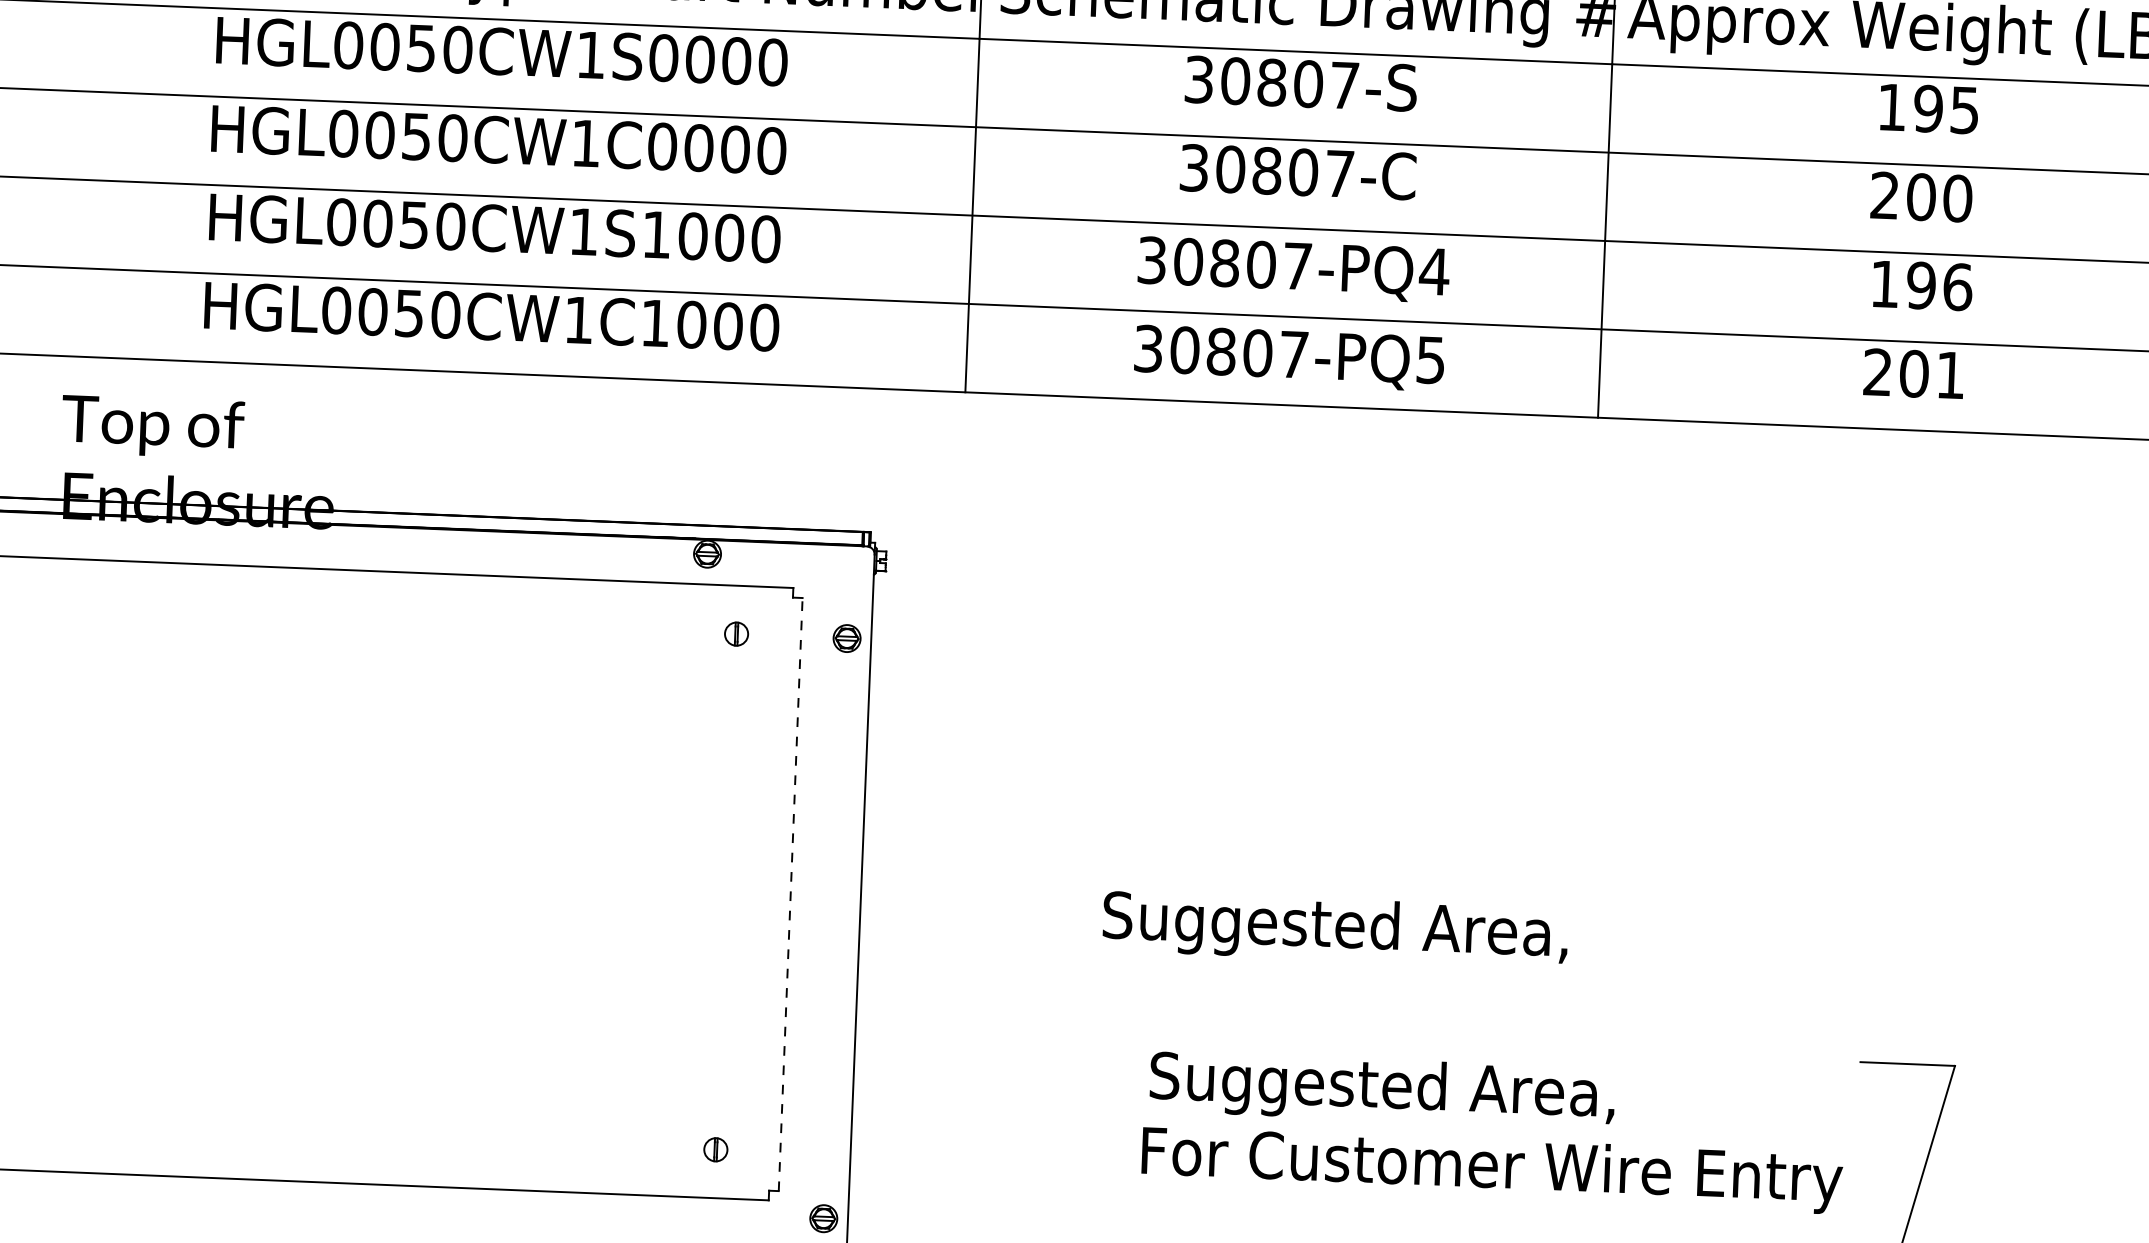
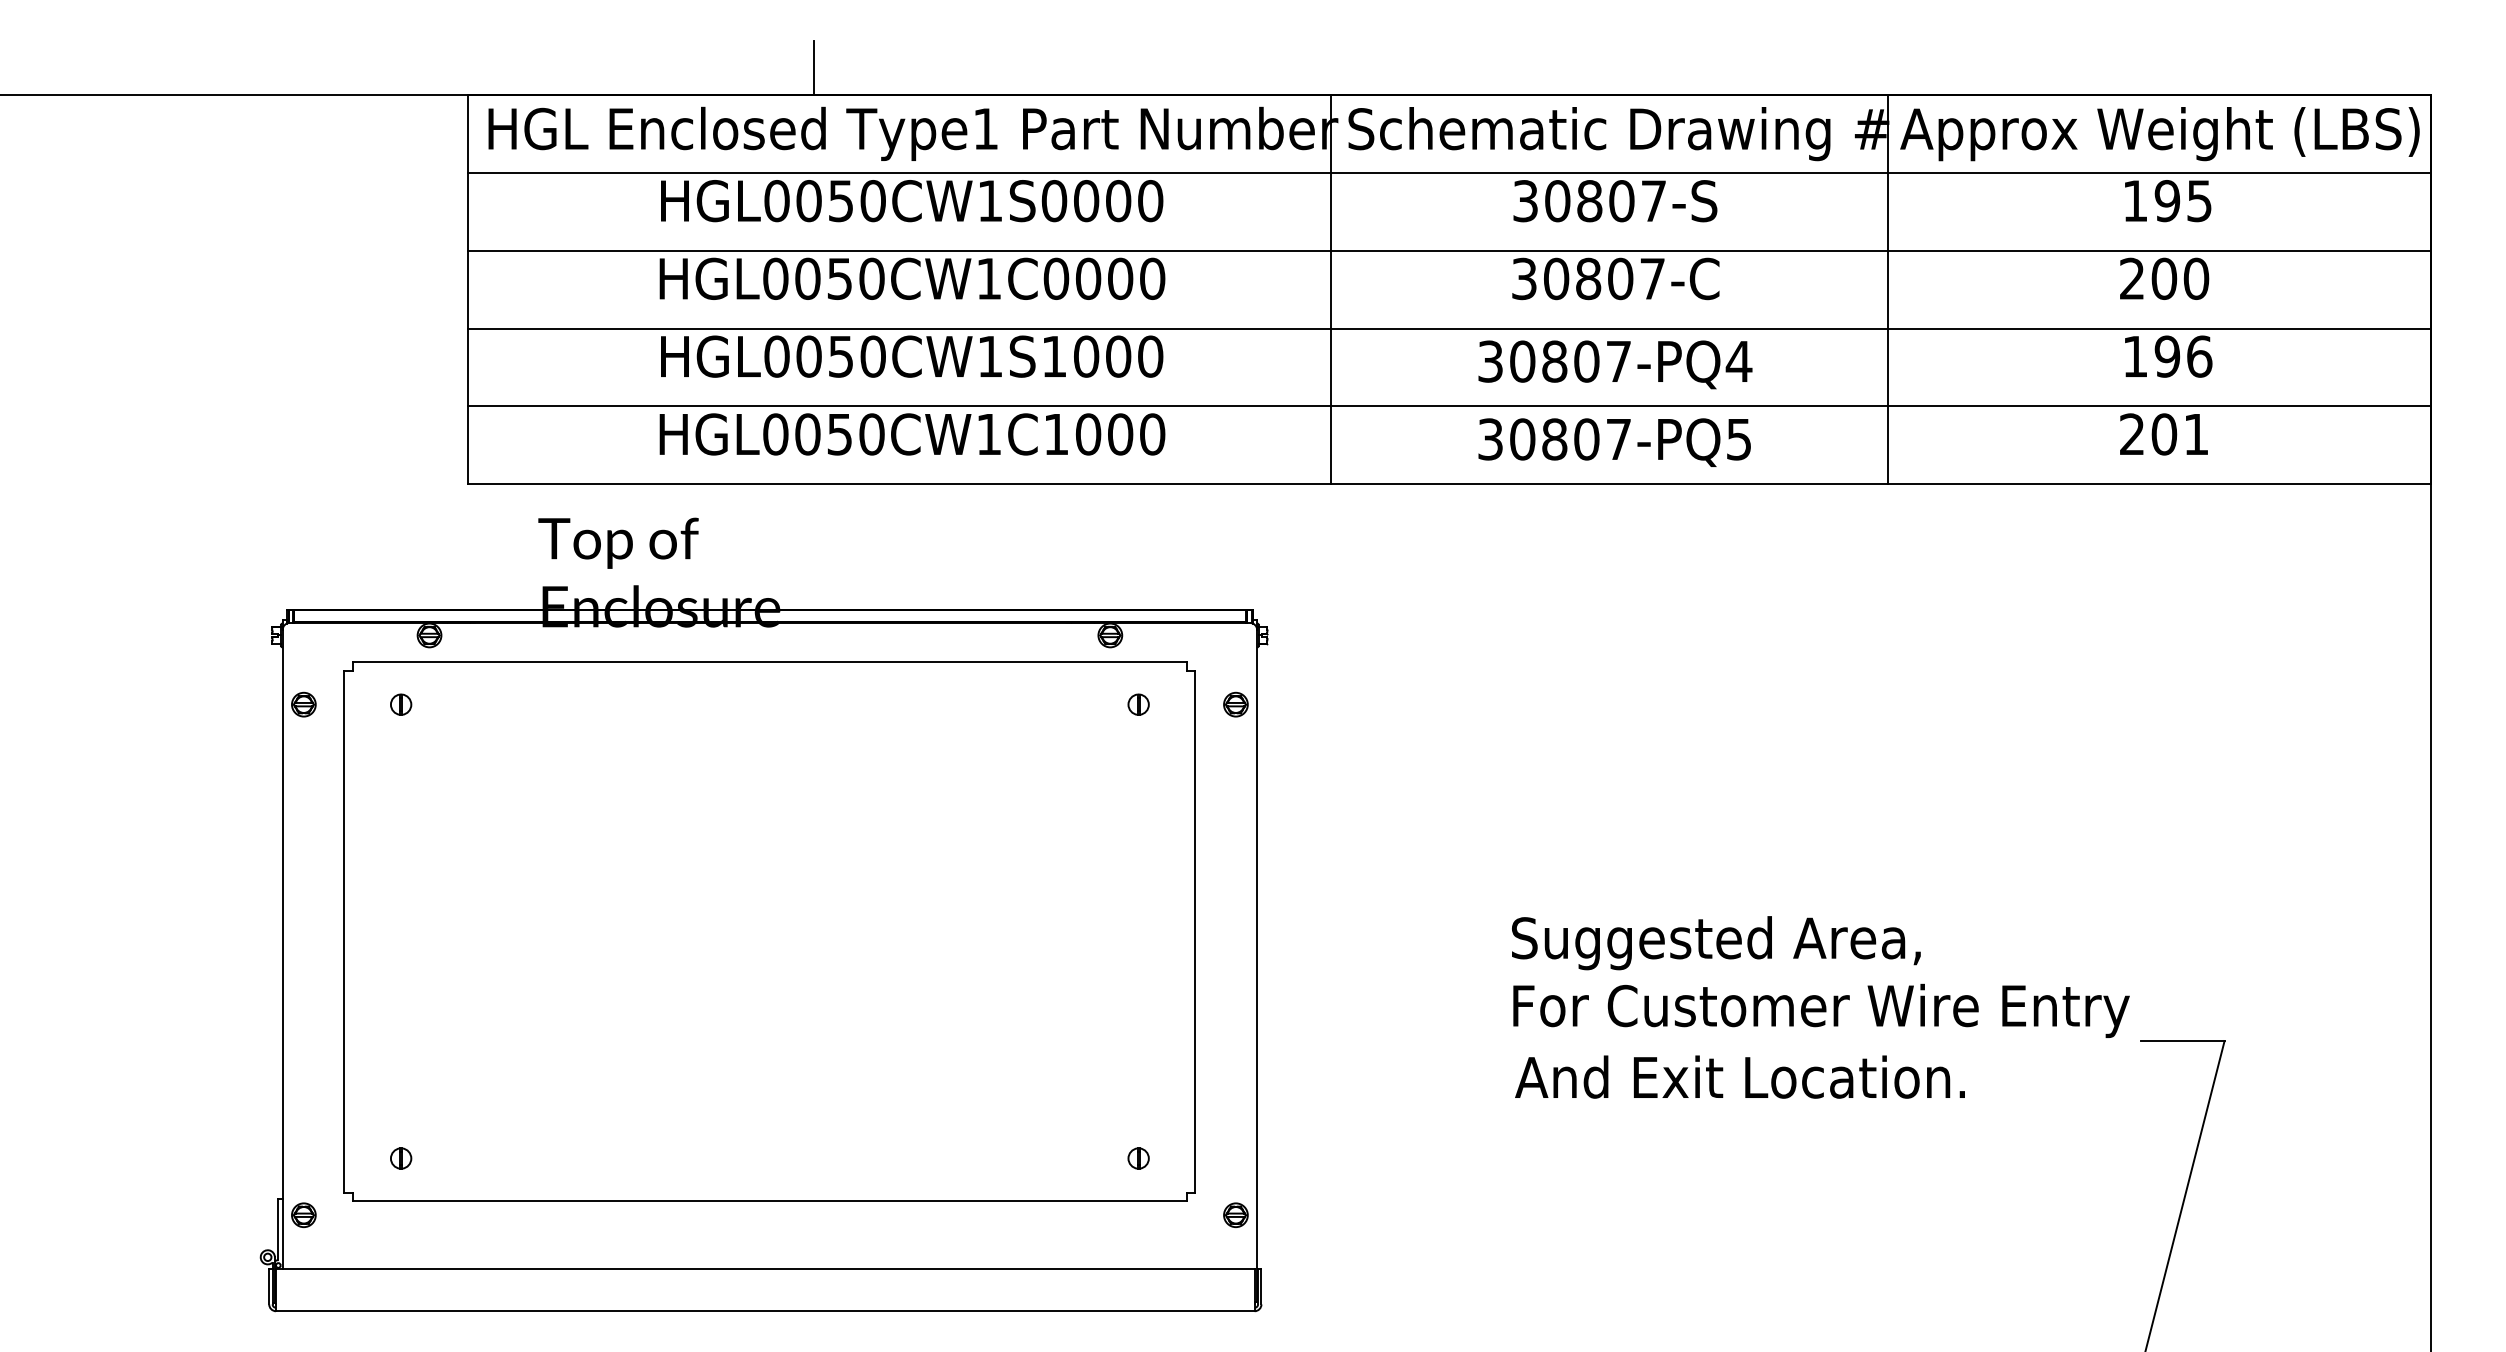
line: (790, 894) -> (1195, 931), dashed -> solid
text: (1335, 929) -> (1716, 943), moved
text: (1401, 1090) -> (1739, 1082), Suggested Area, -> And Exit Location.
text: (1492, 1169) -> (1821, 1010), moved

